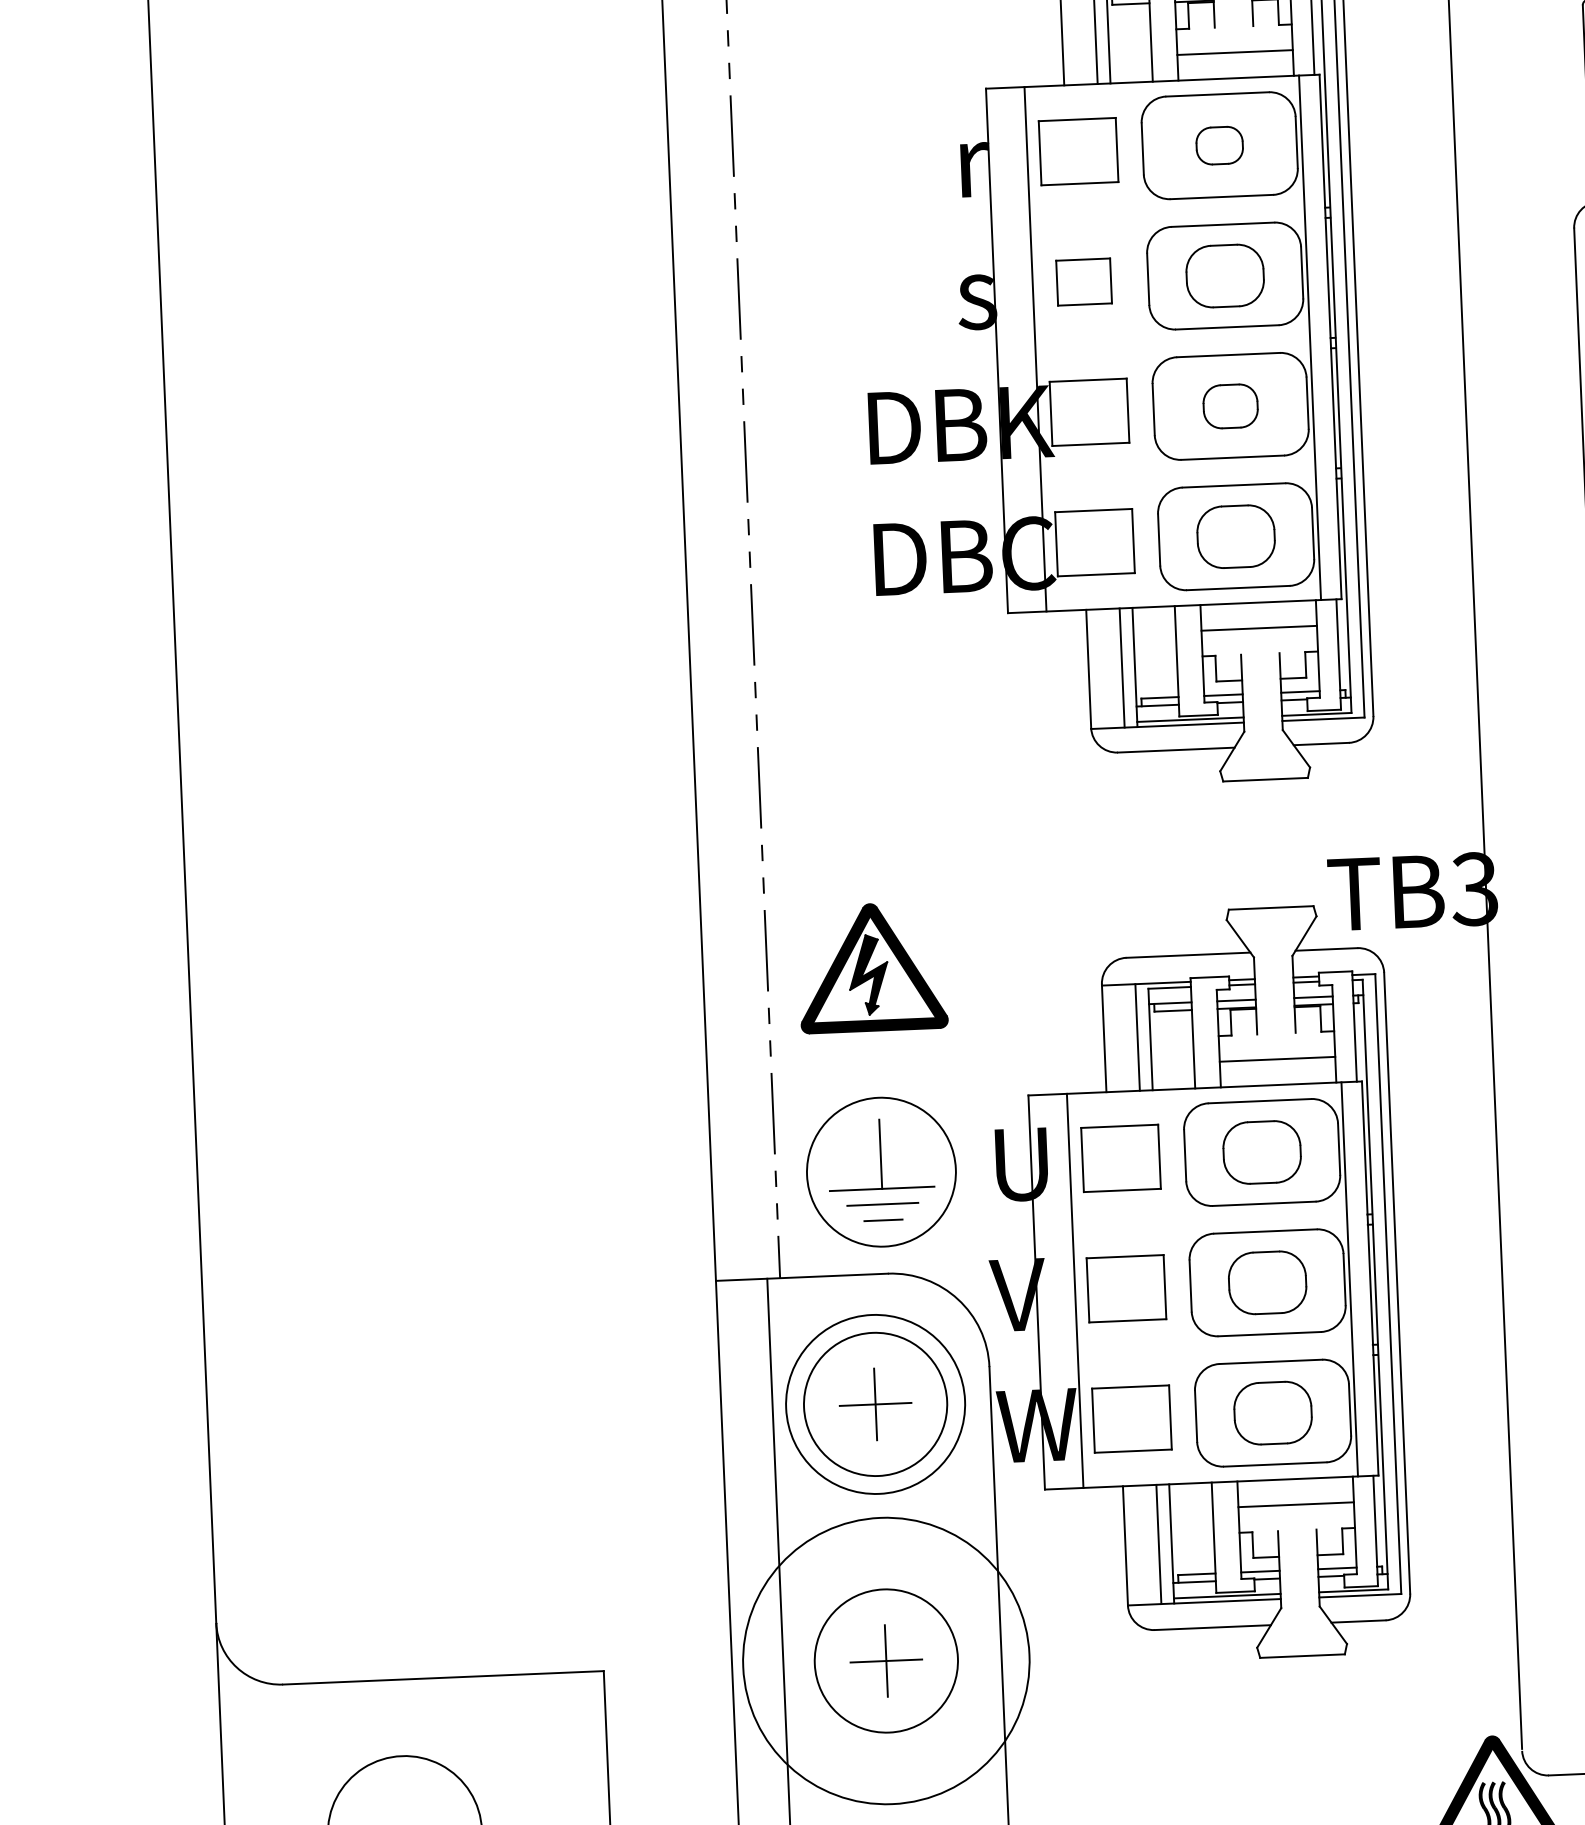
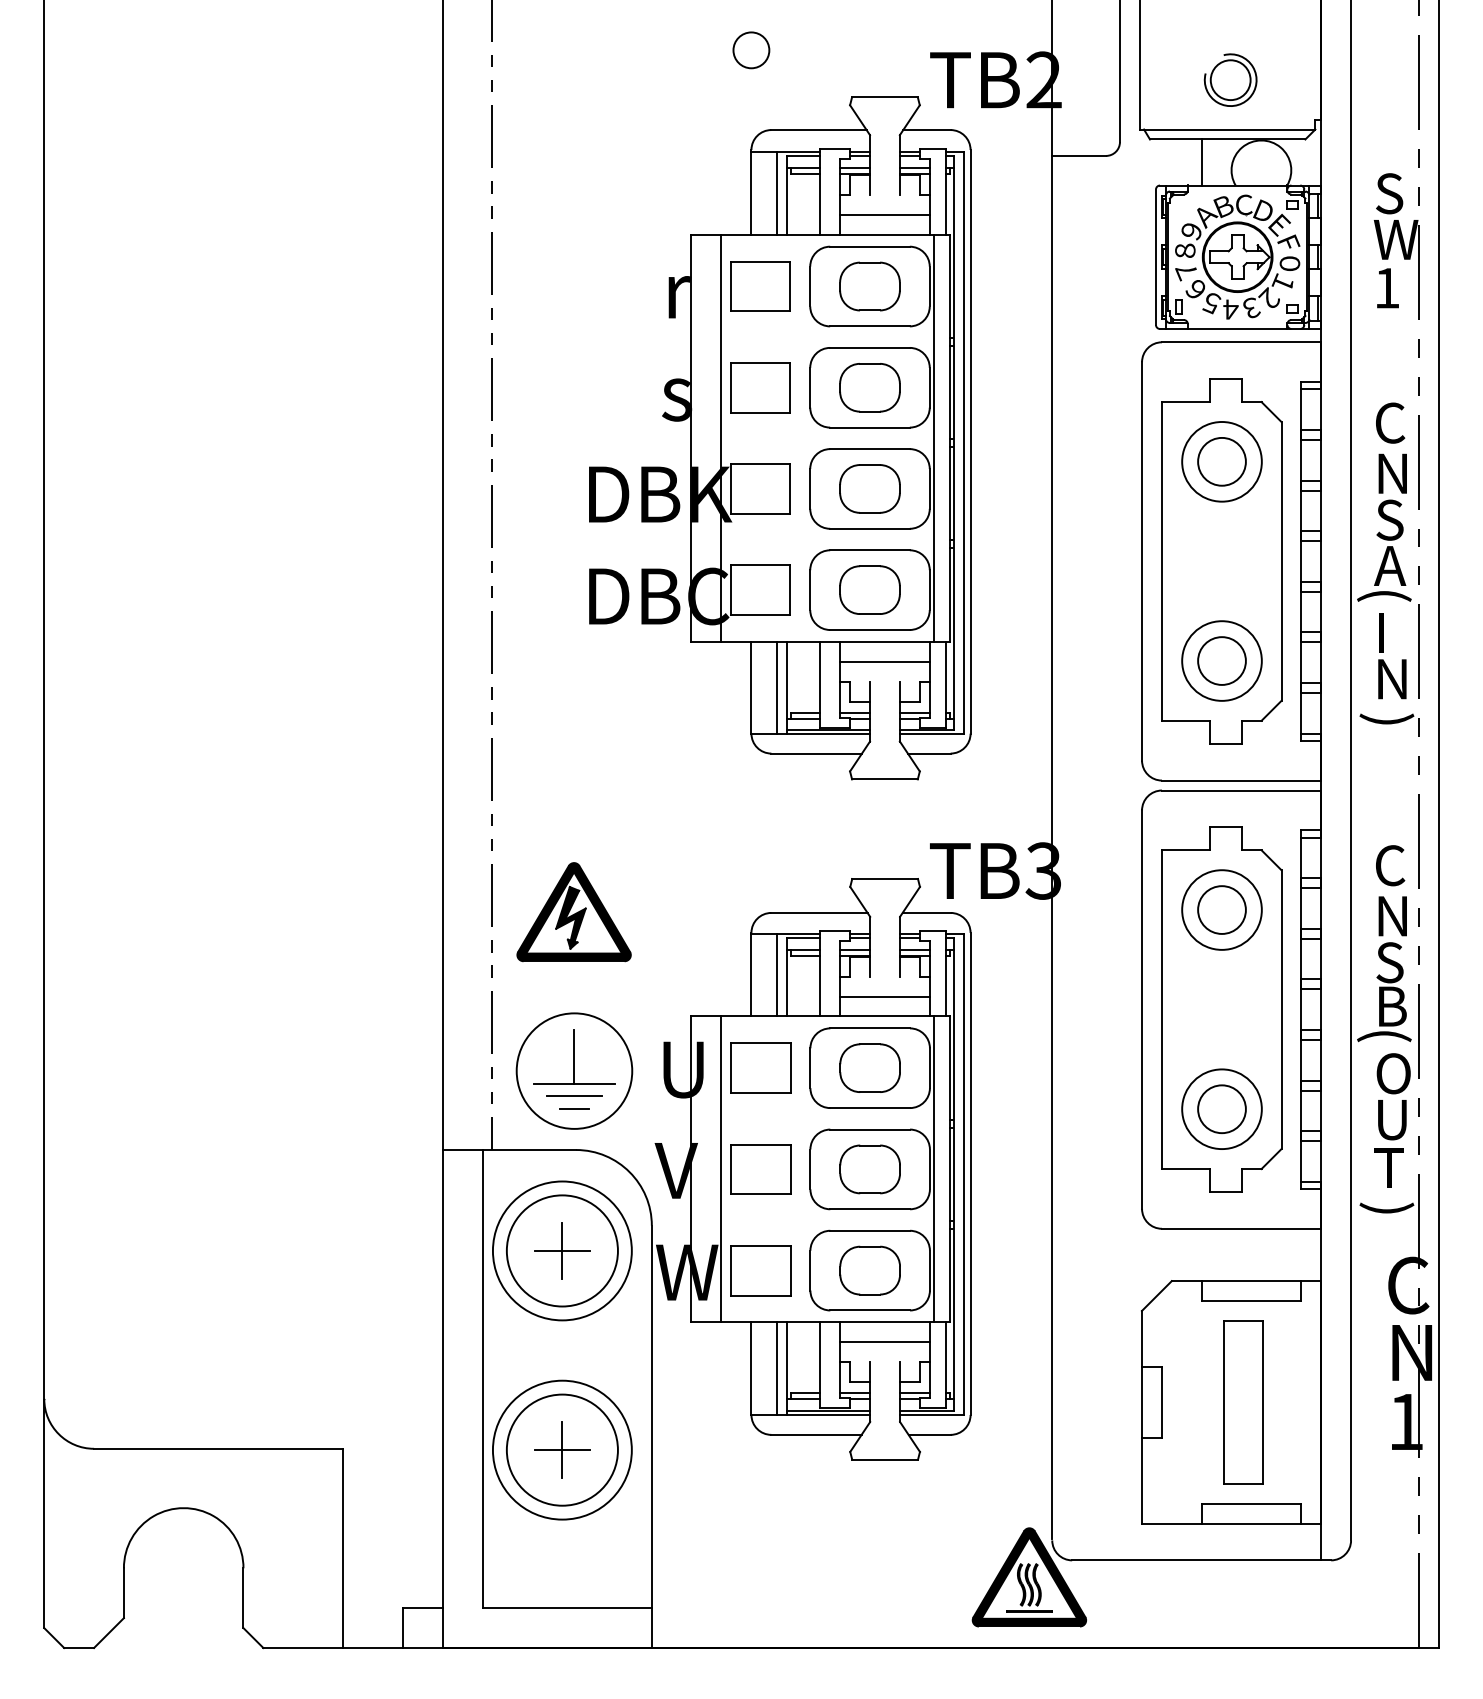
part: (1219, 145) -> (869, 286), size x1.67
part: (1084, 281) -> (760, 387), size x1.43
part: (1229, 405) -> (869, 488), size x1.43
circle: (885, 1660) -> (561, 1449), size x0.62

